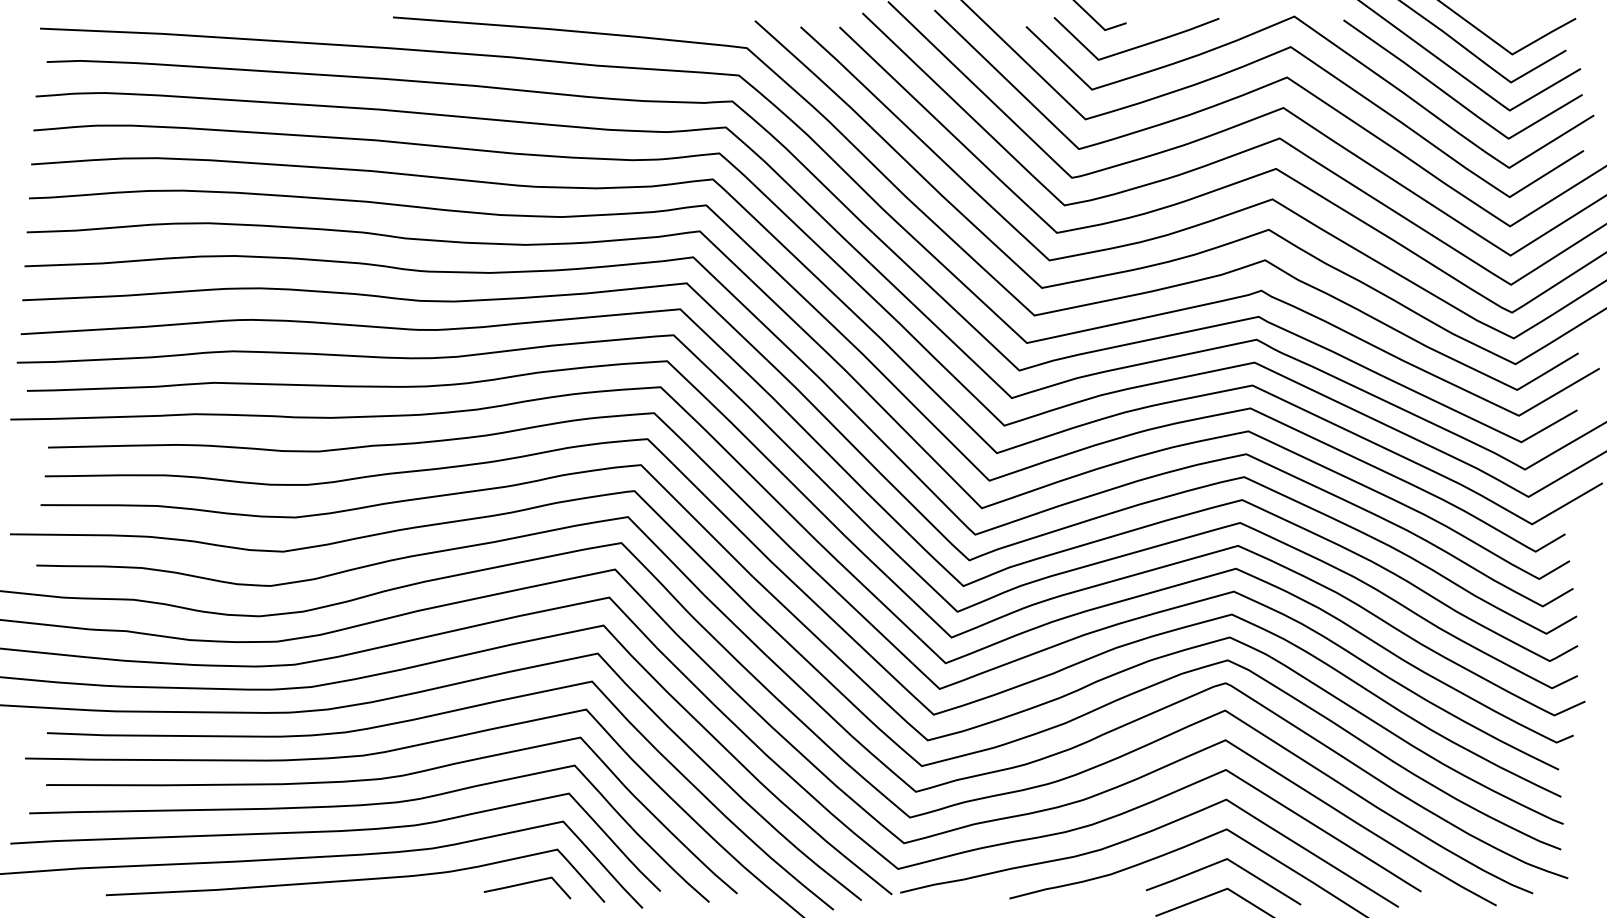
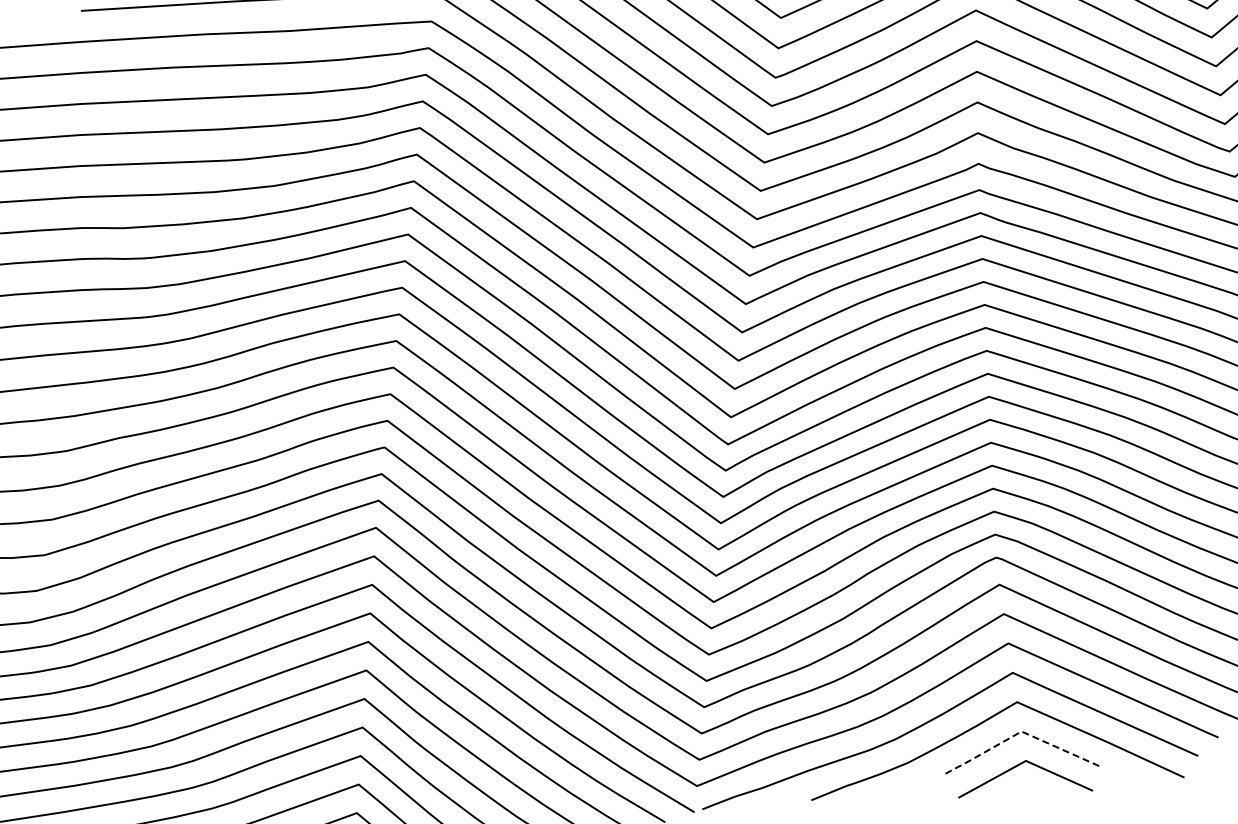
line: (1227, 859) -> (1022, 731), solid -> dashed

